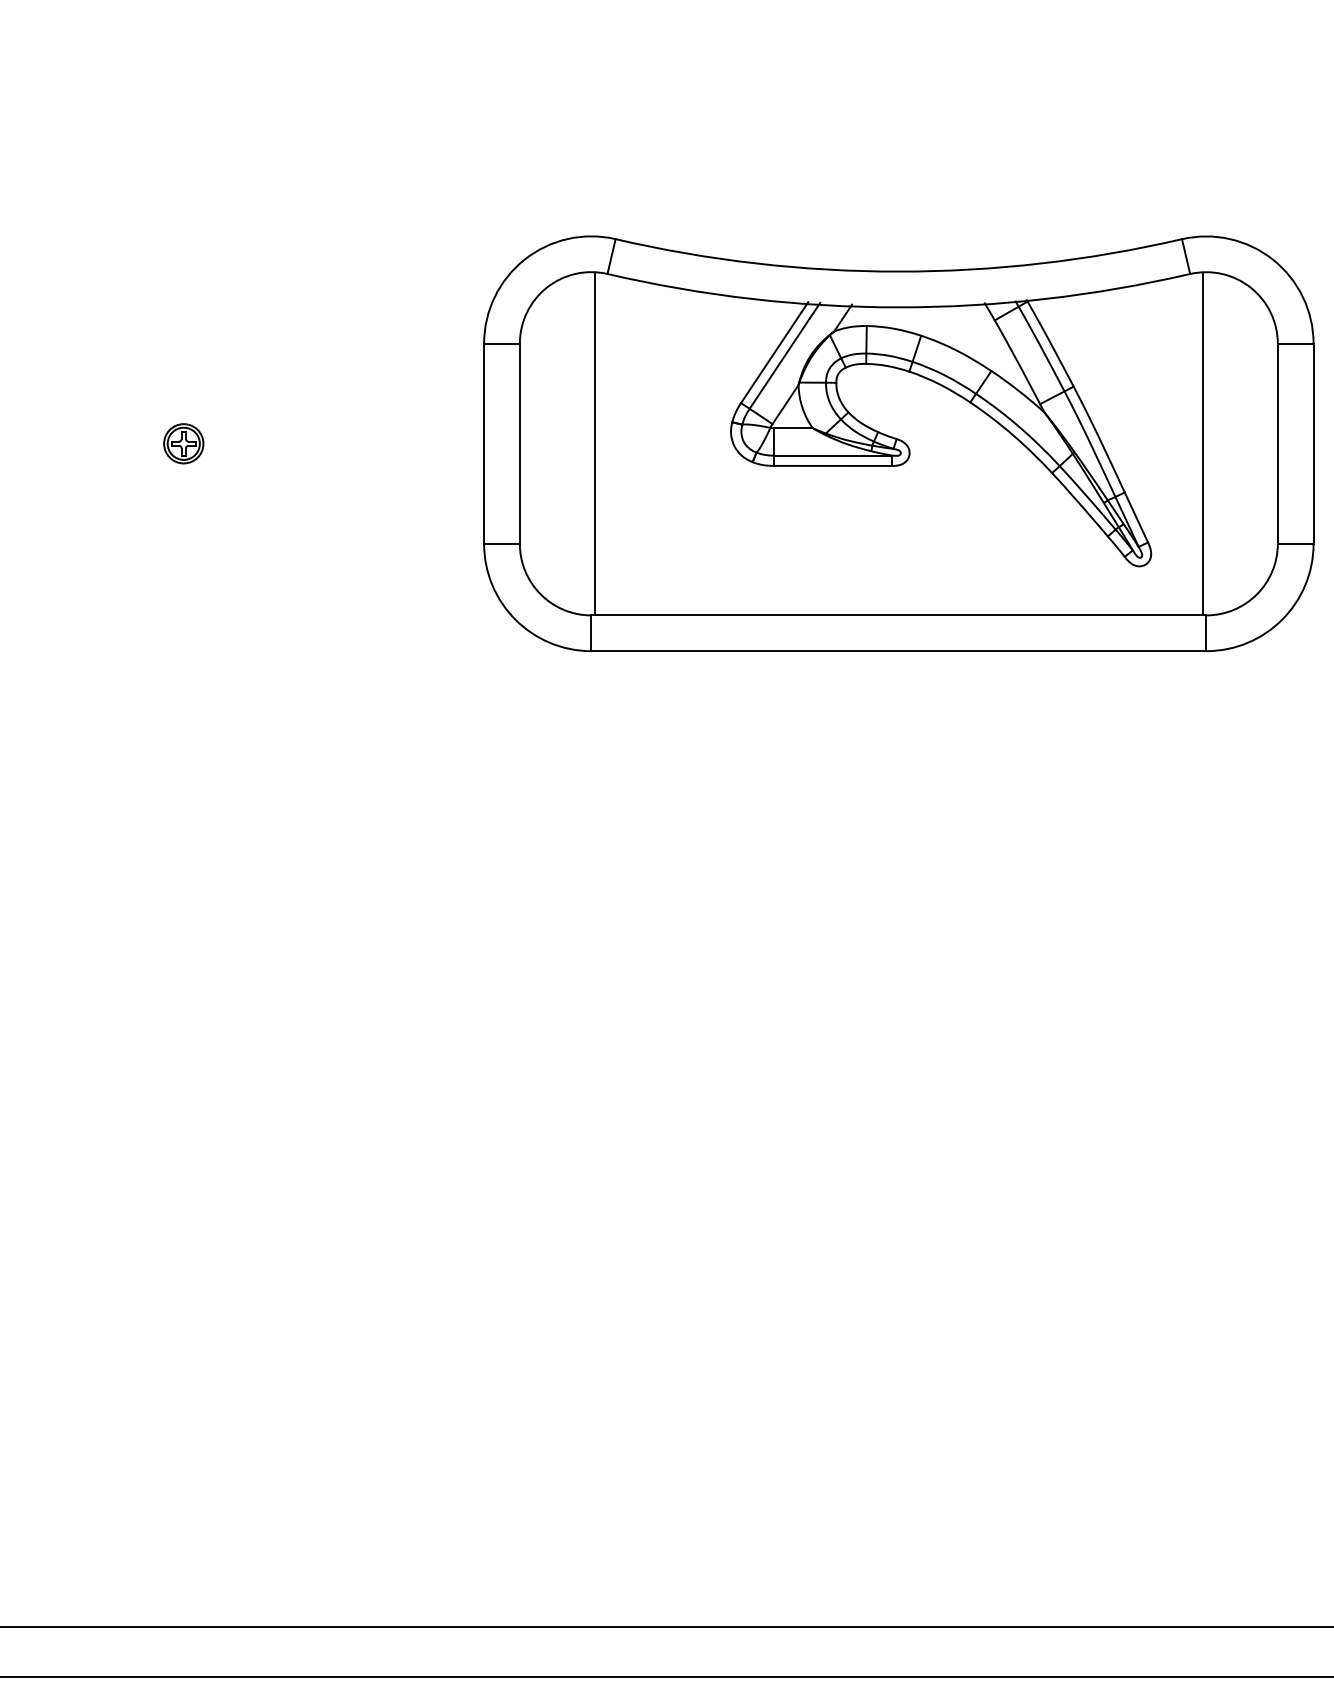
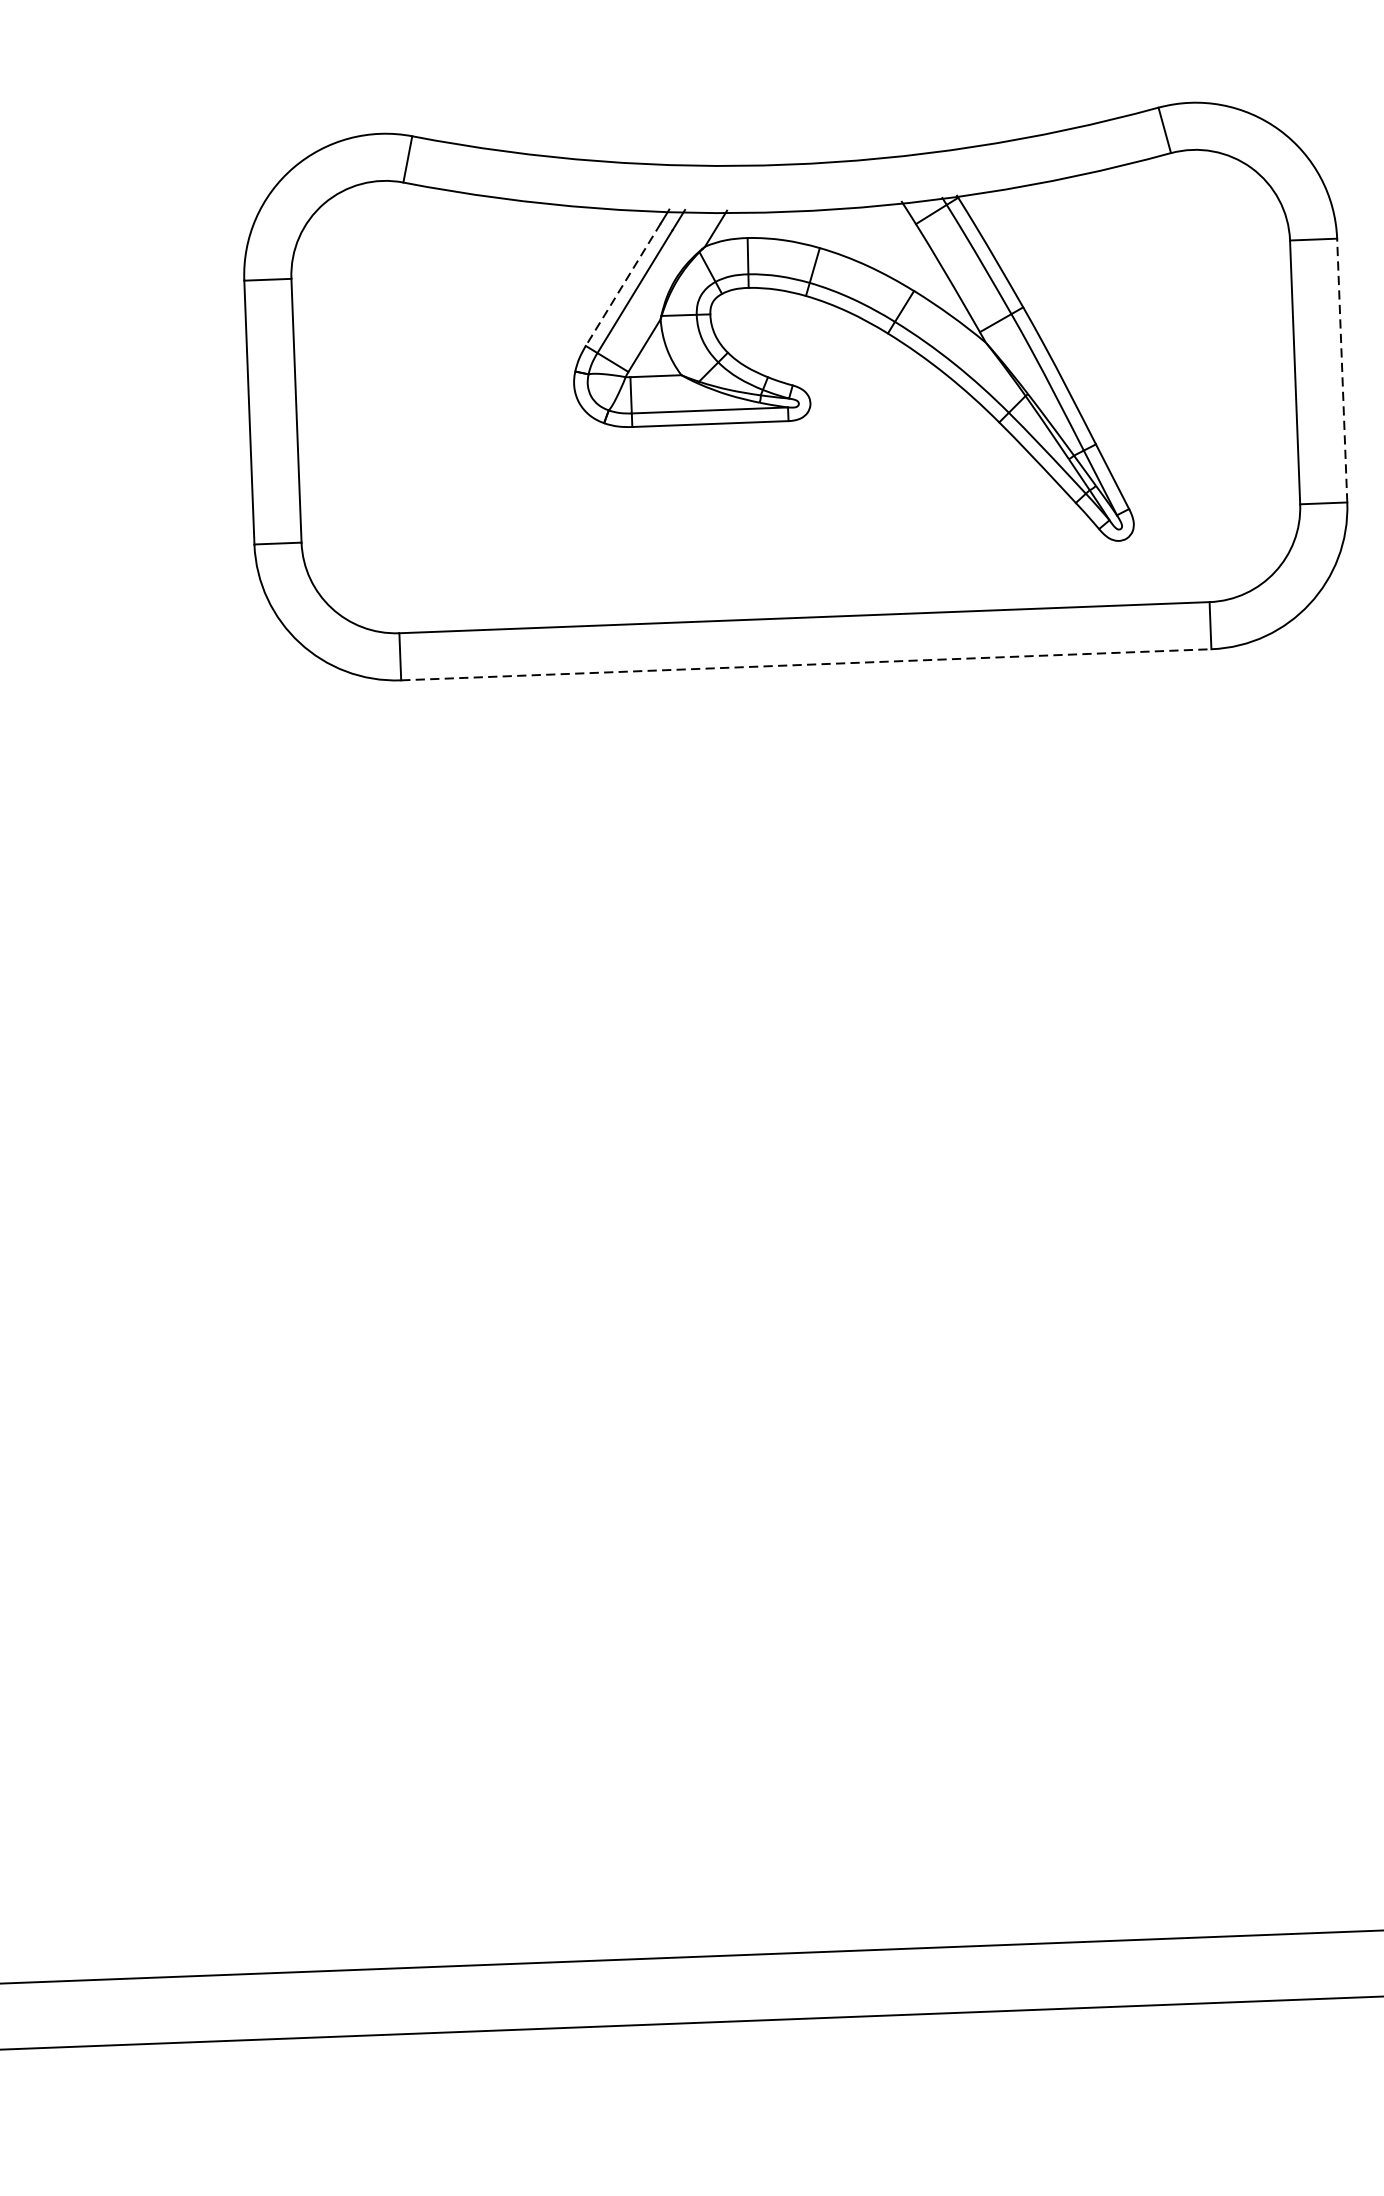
line: (770, 358) -> (622, 285), solid -> dashed
line: (594, 443) -> (394, 406), removed
line: (1313, 443) -> (1342, 370), solid -> dashed
line: (1202, 444) -> (1195, 377), removed
line: (899, 651) -> (807, 665), solid -> dashed

